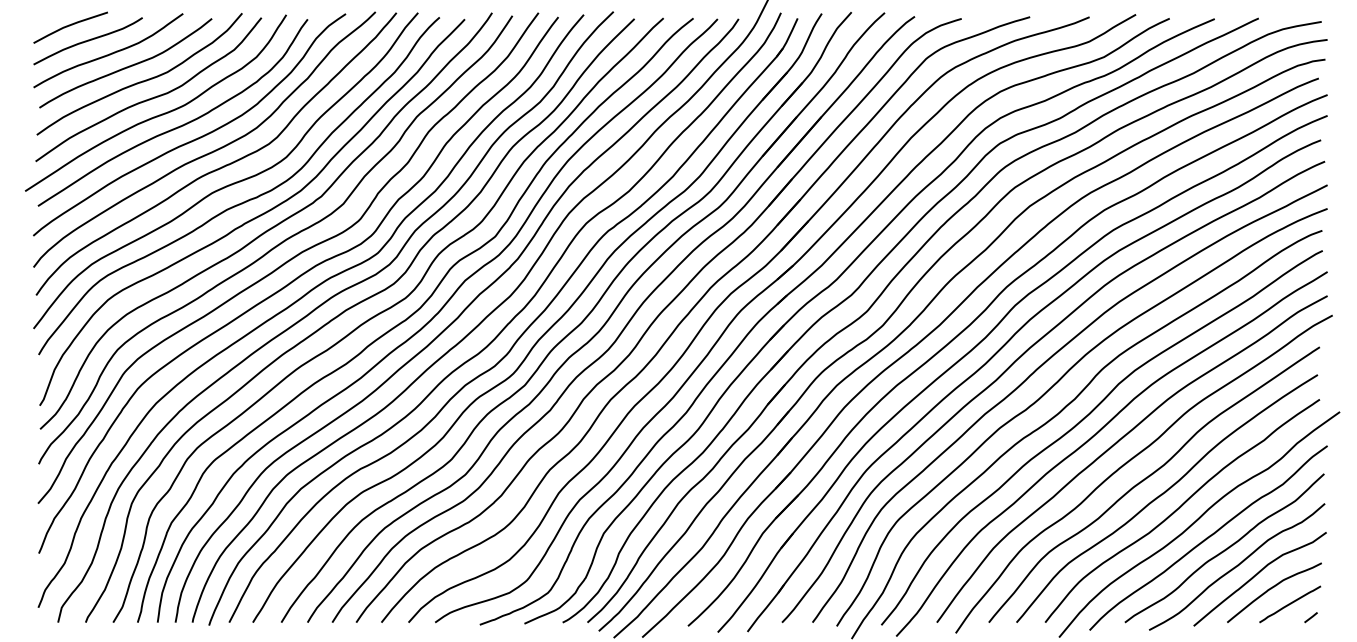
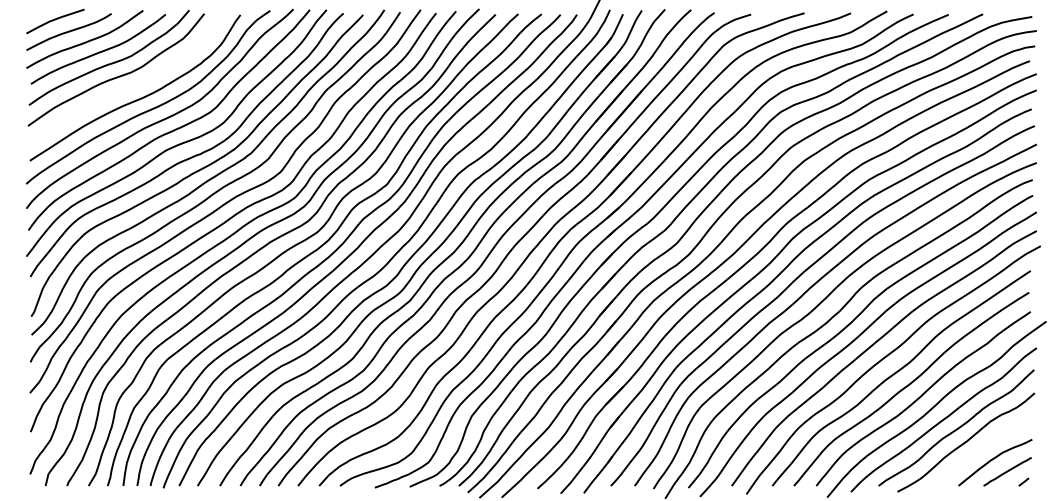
curve: (160, 113) -> (125, 88), removed
curve: (1256, 575) -> (981, 449), removed

